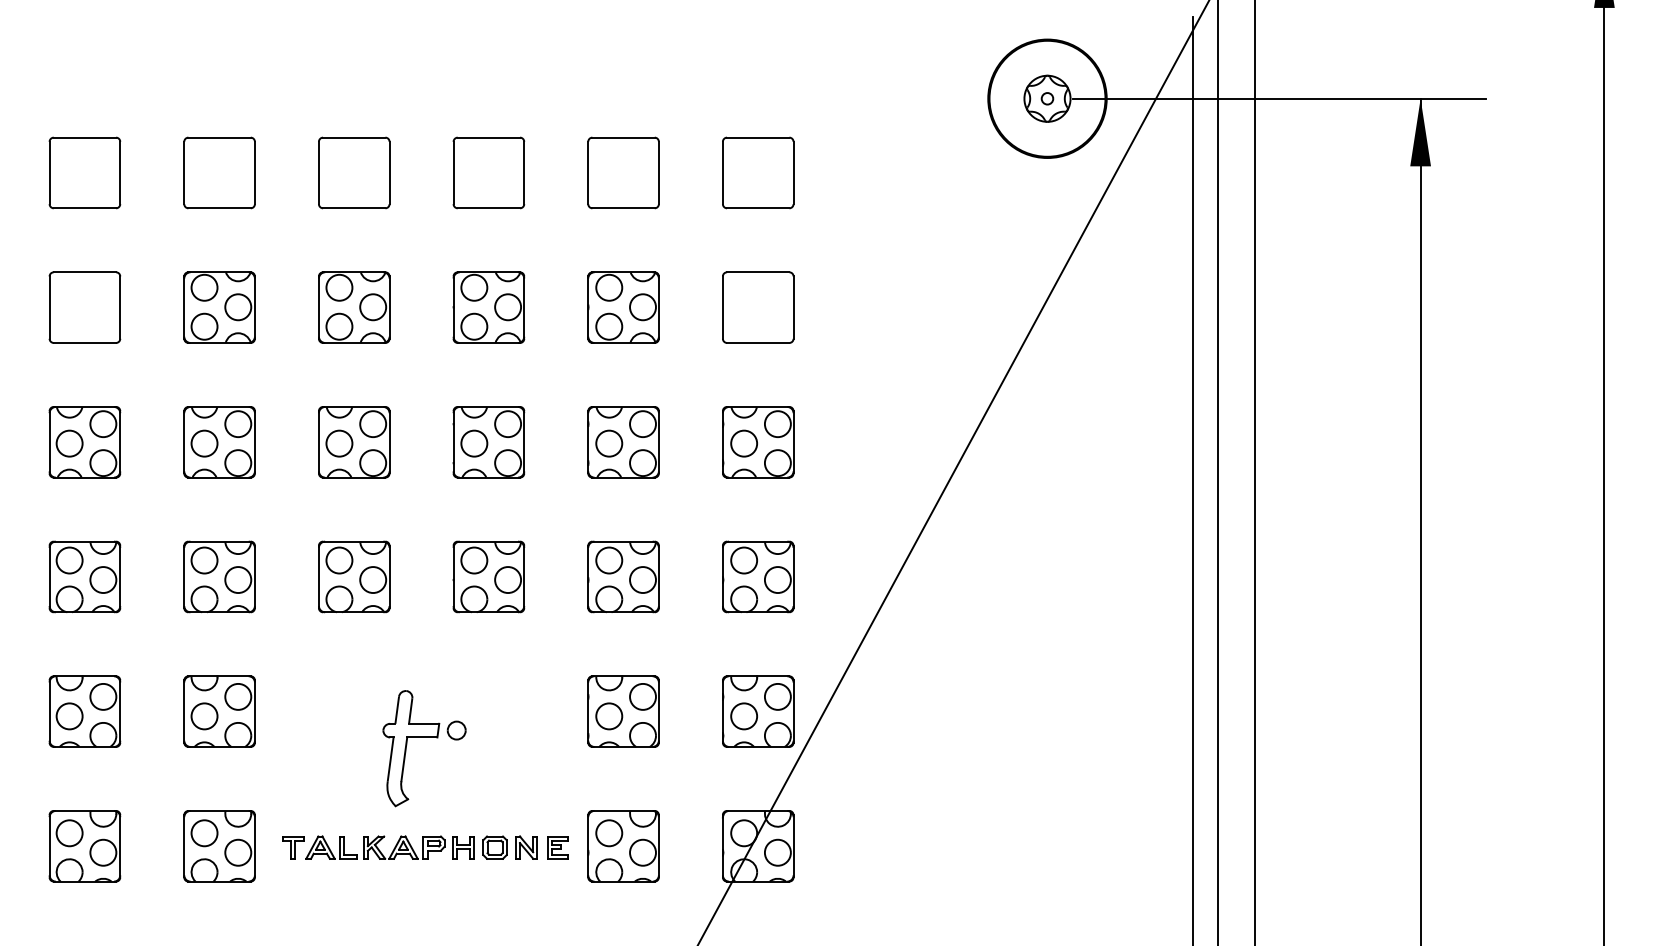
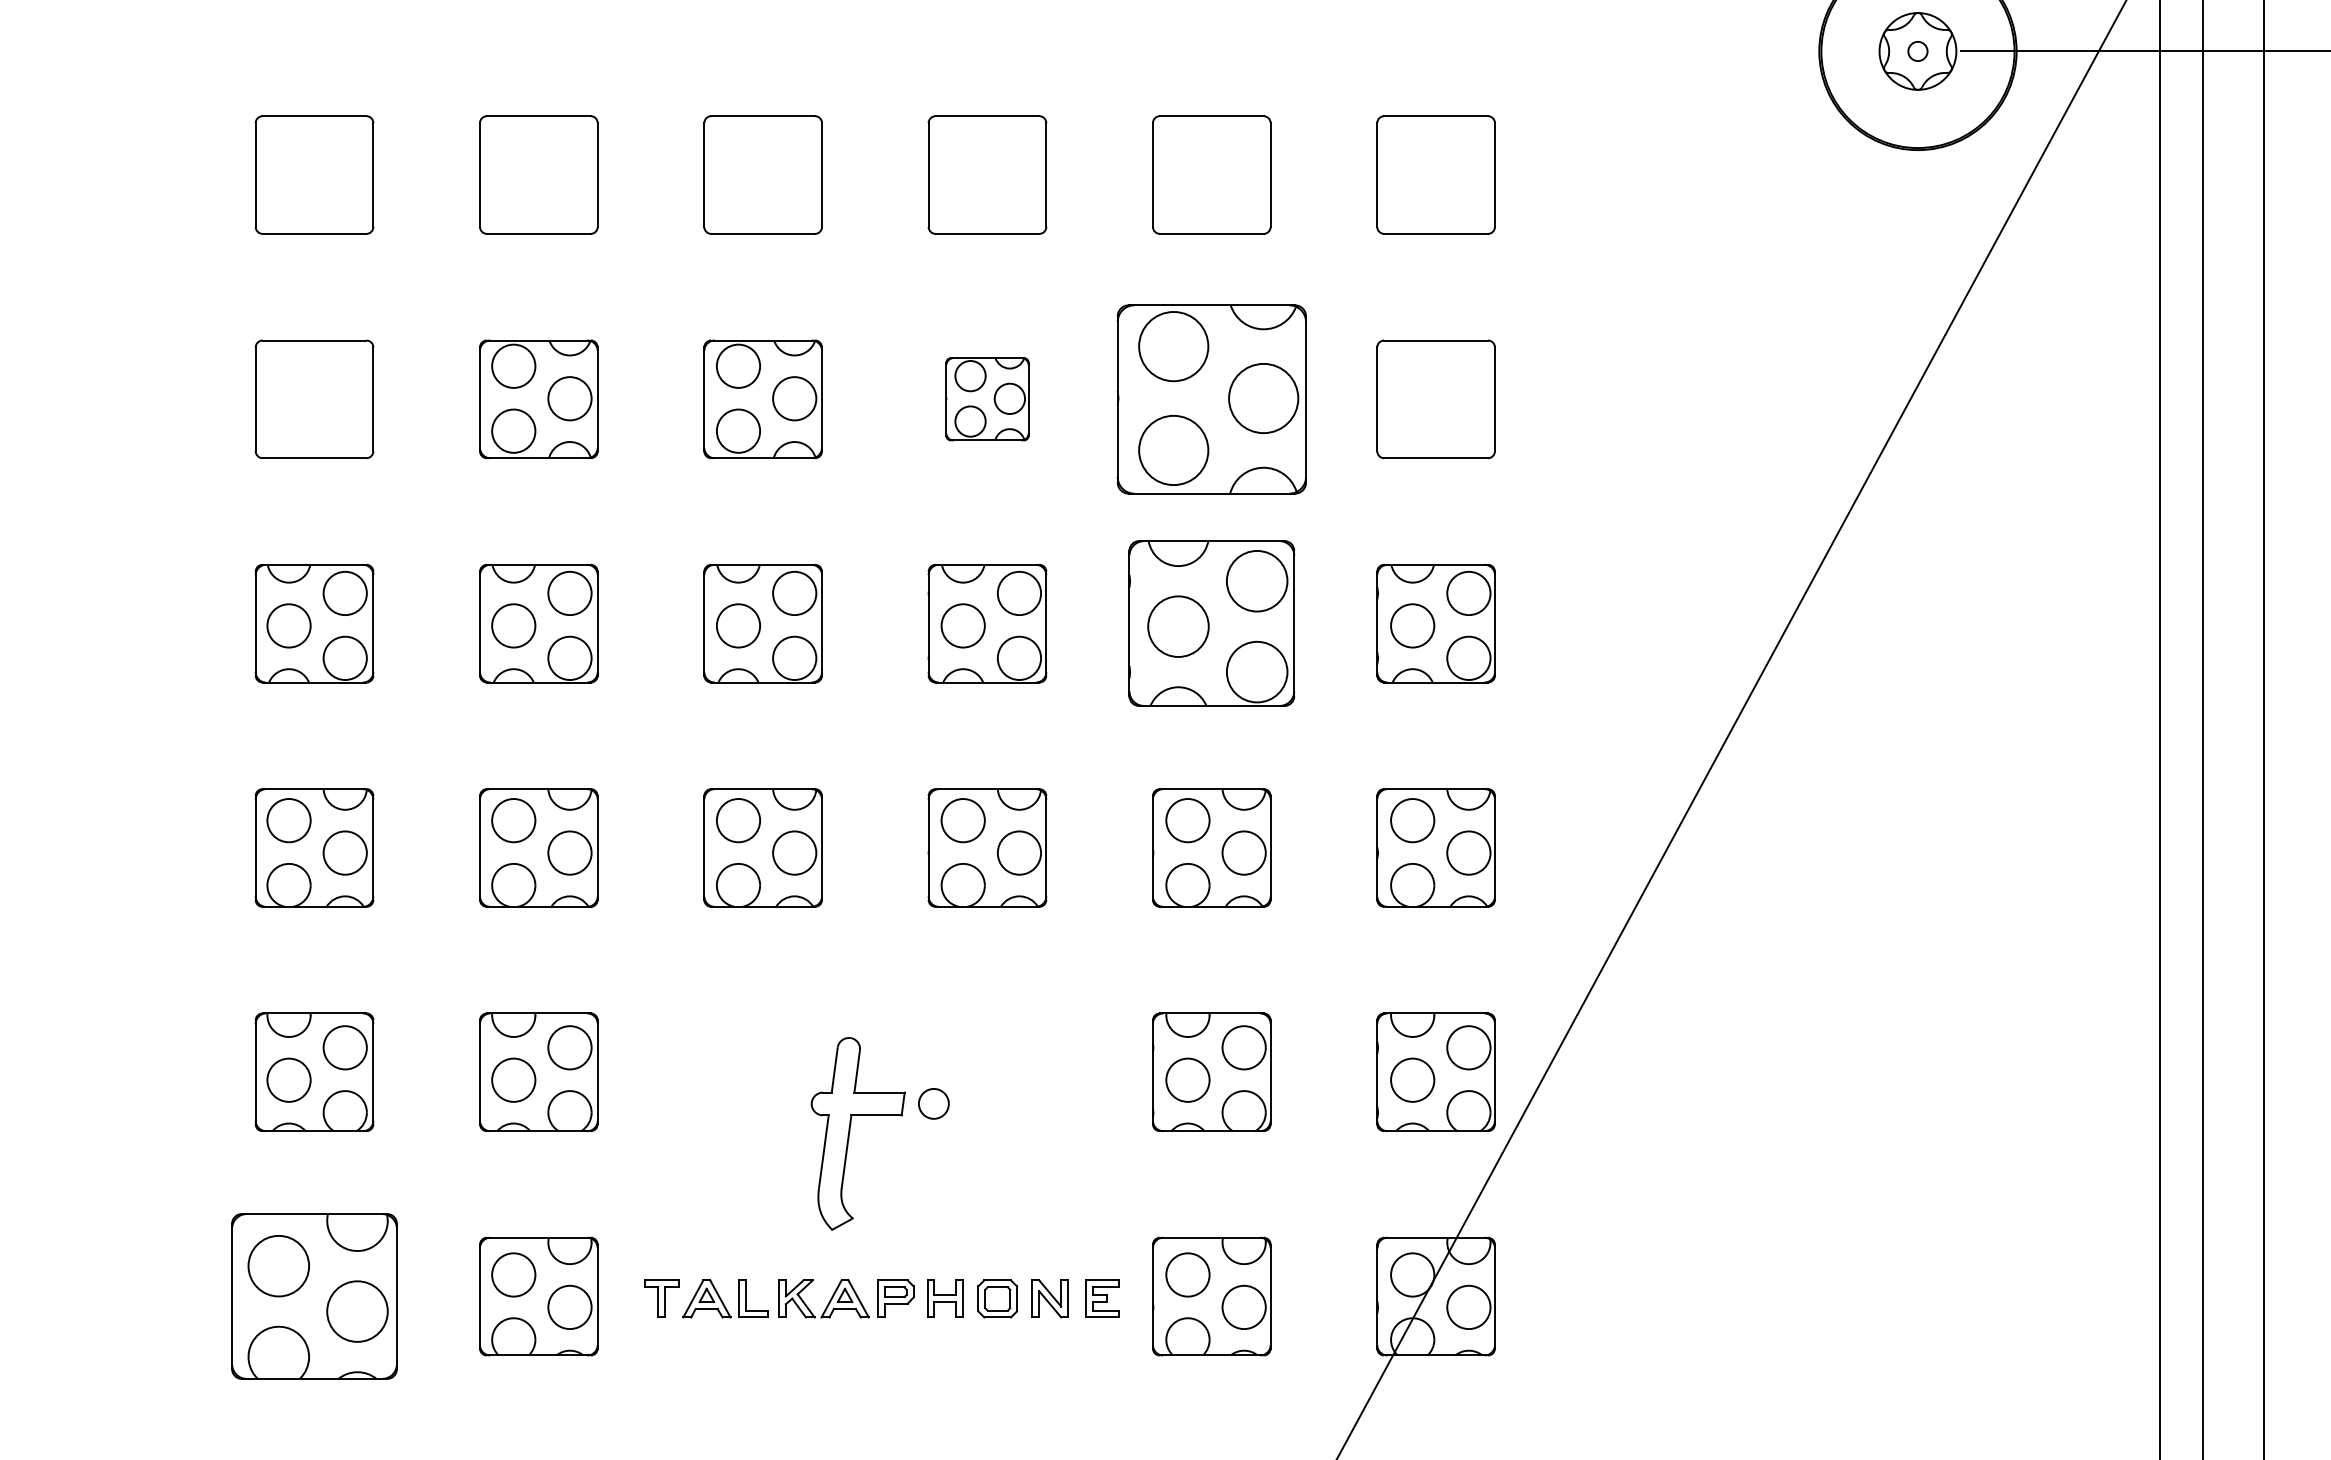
part: (488, 307) -> (986, 399), size x0.7
part: (623, 307) -> (1211, 399), size x1.6
part: (623, 442) -> (1211, 624), size x1.4
part: (84, 846) -> (313, 1296), size x1.4

